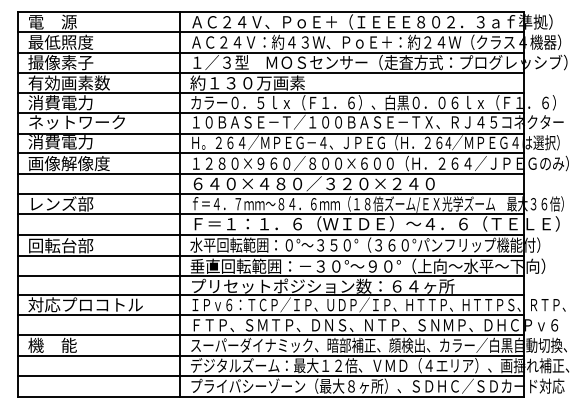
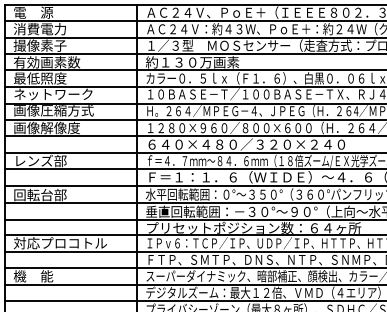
text: (60, 41) -> (39, 28), 最低照度 -> 消費電力
text: (60, 102) -> (39, 78), 消費電力 -> 最低照度
text: (77, 142) -> (53, 110), 消費電力 -> 画像圧縮方式

